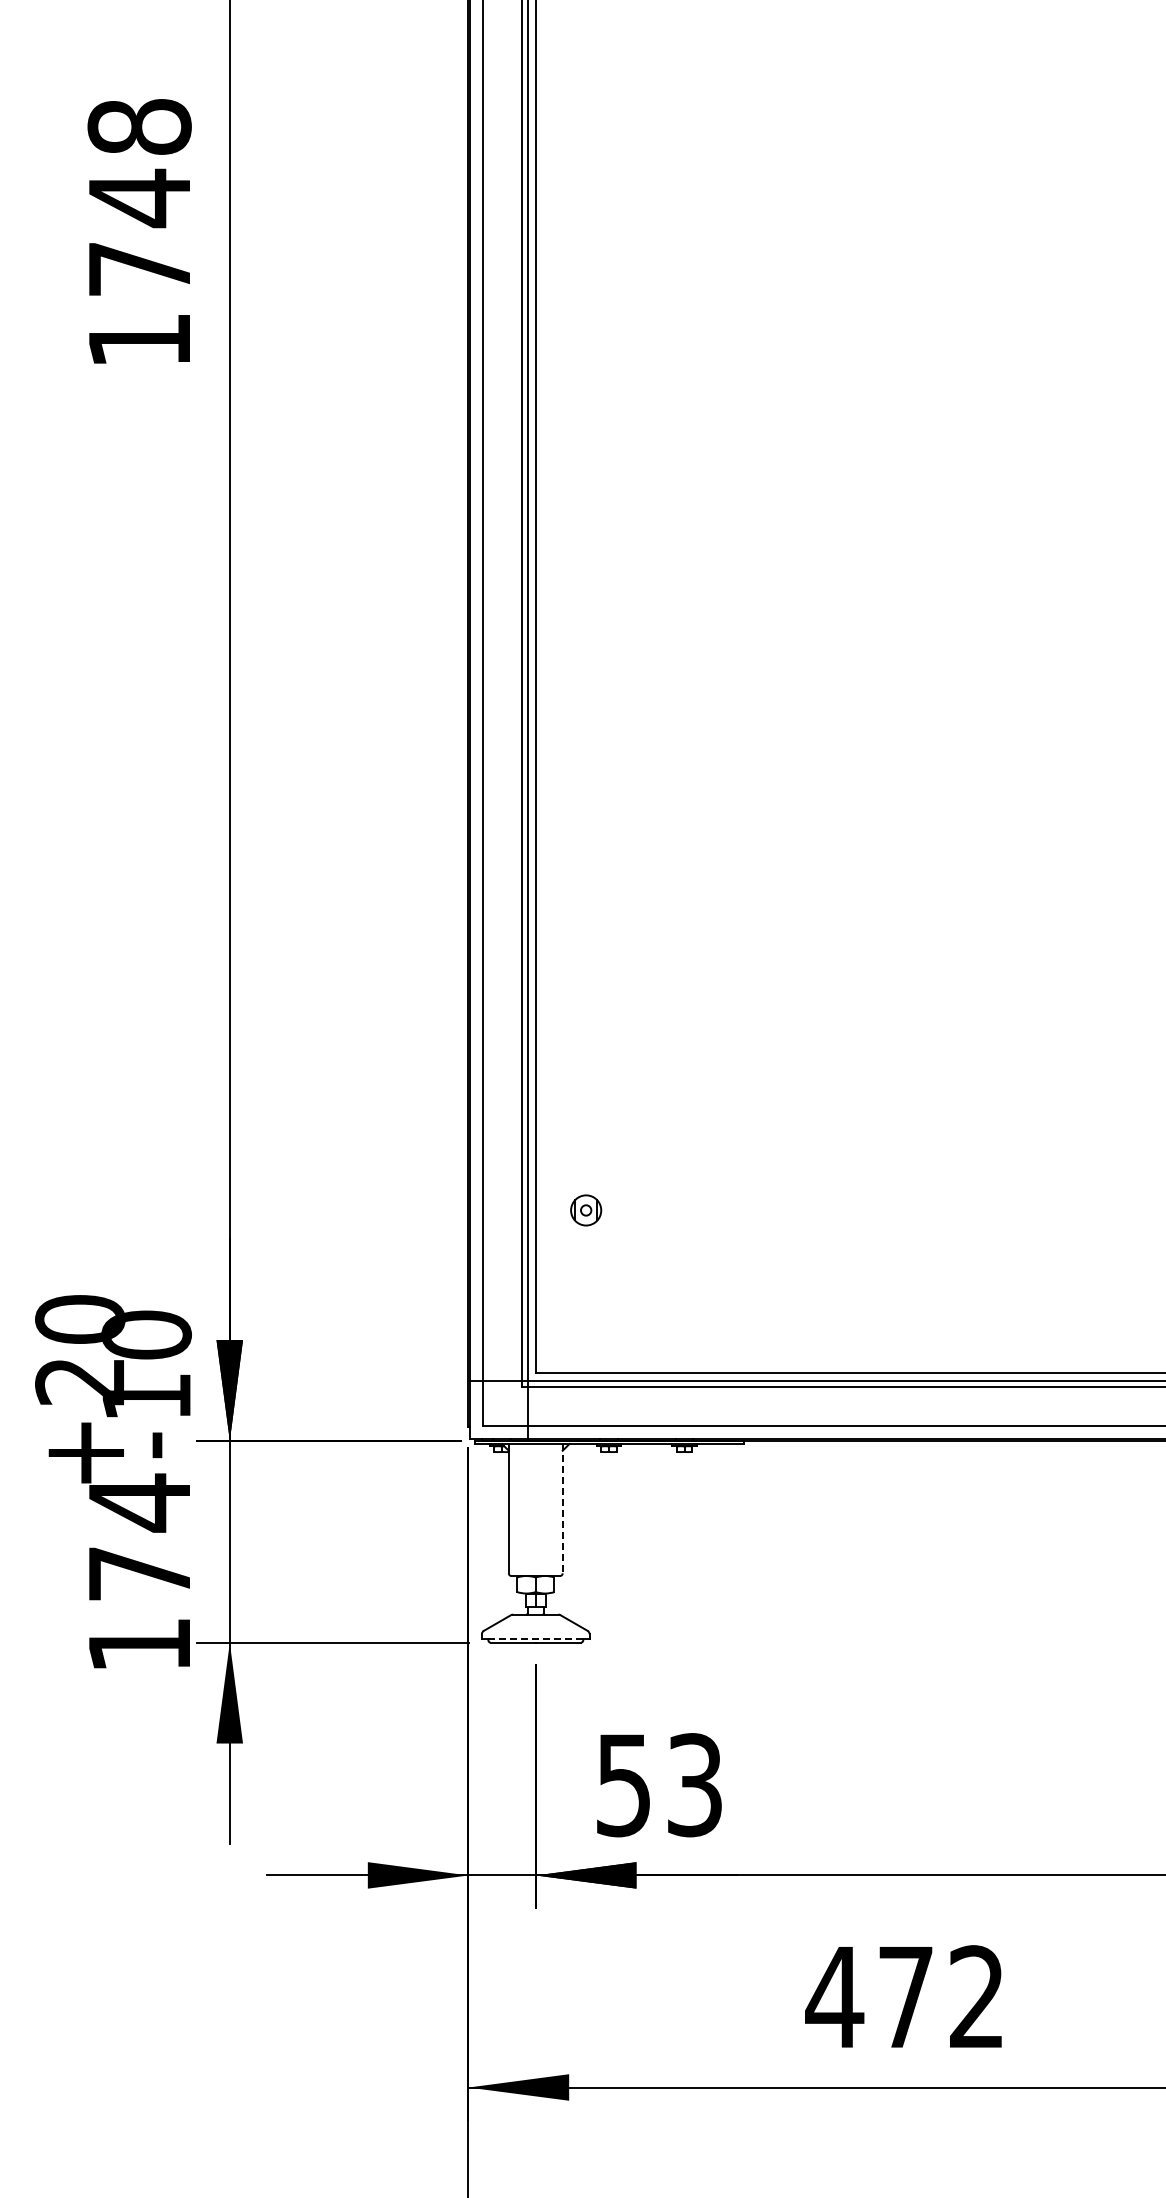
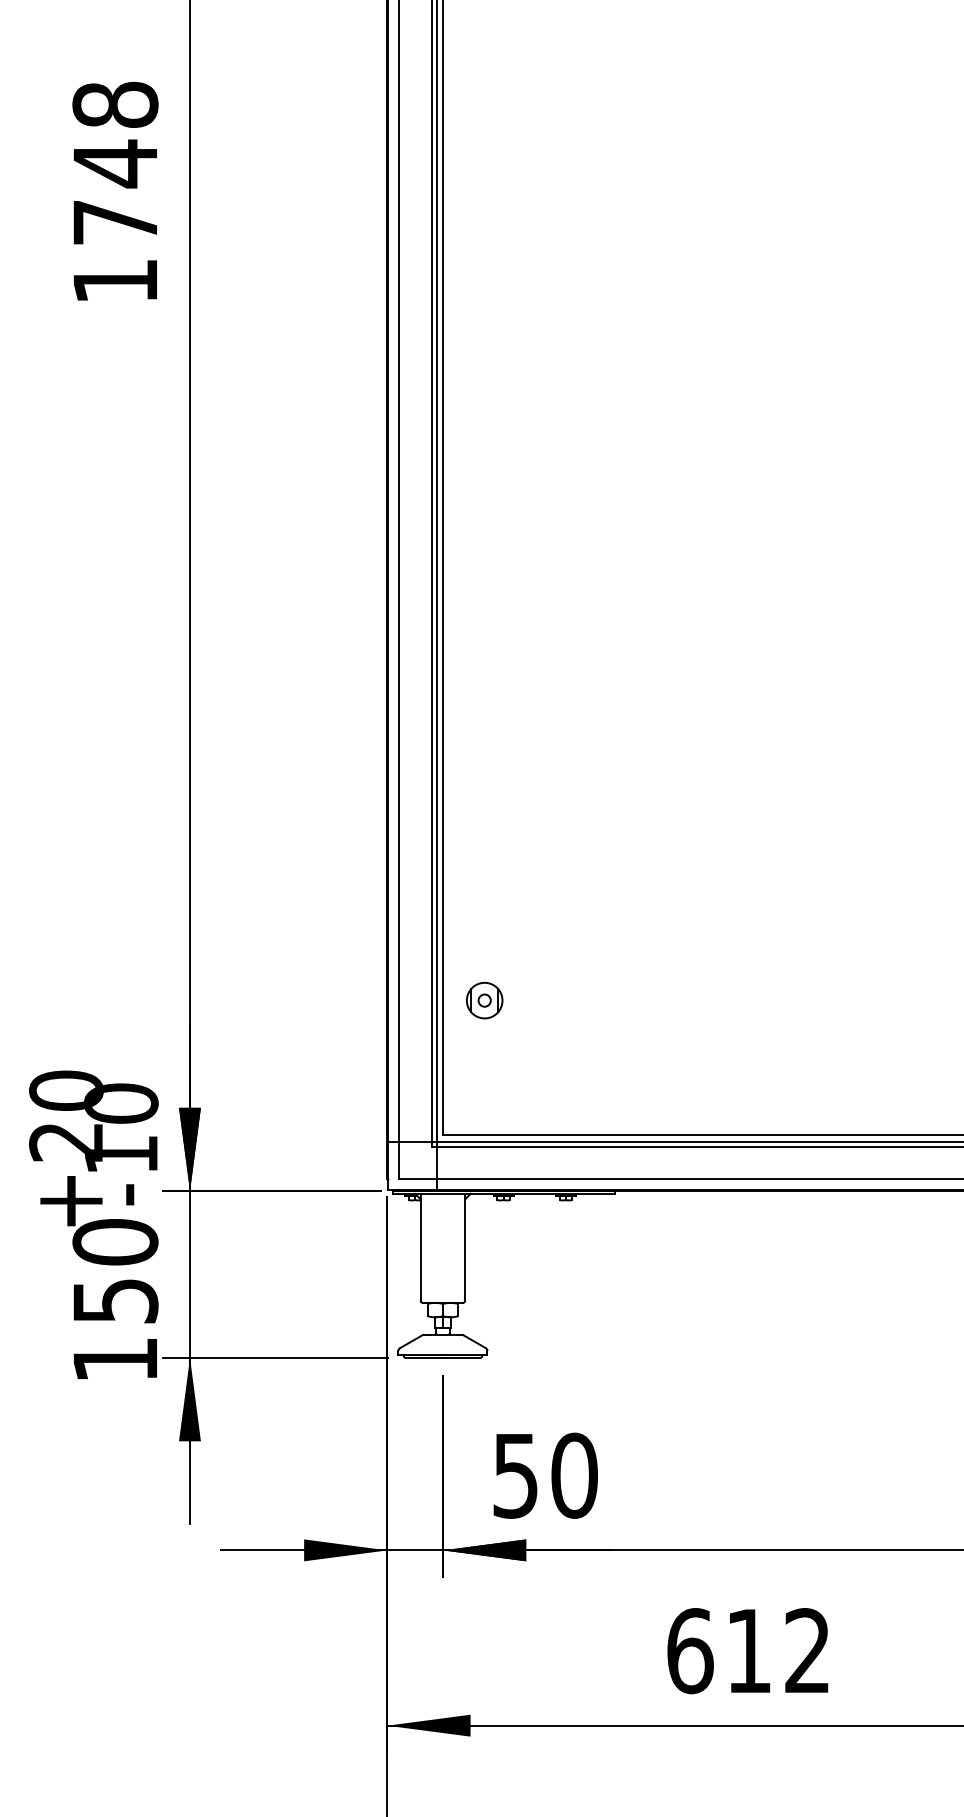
part: (585, 1210) -> (484, 1000), size x1.43
line: (562, 1508) -> (465, 1247), dashed -> solid
text: (139, 1536) -> (115, 1270), 174 -> 150
line: (535, 1638) -> (442, 1354), dashed -> solid
text: (695, 1785) -> (575, 1476), 53 -> 50
text: (868, 1997) -> (718, 1651), 472 -> 612

